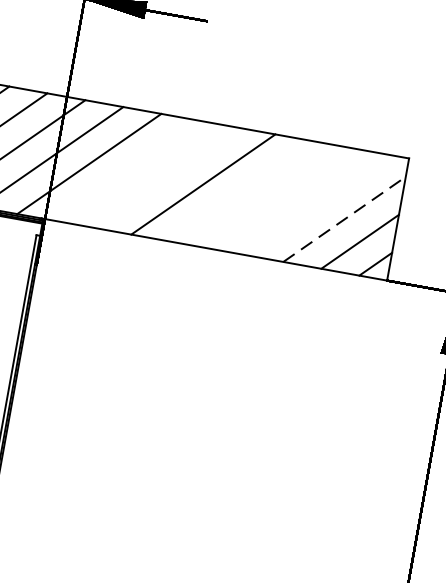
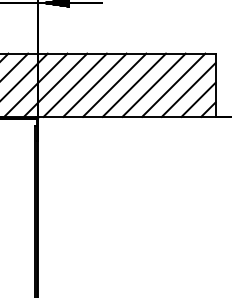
line: (126, 169) -> (74, 84), added
line: (164, 175) -> (94, 84), added
line: (241, 189) -> (134, 84), added
line: (278, 196) -> (153, 84), added
line: (317, 203) -> (173, 84), added
line: (346, 218) -> (189, 89), dashed -> solid

